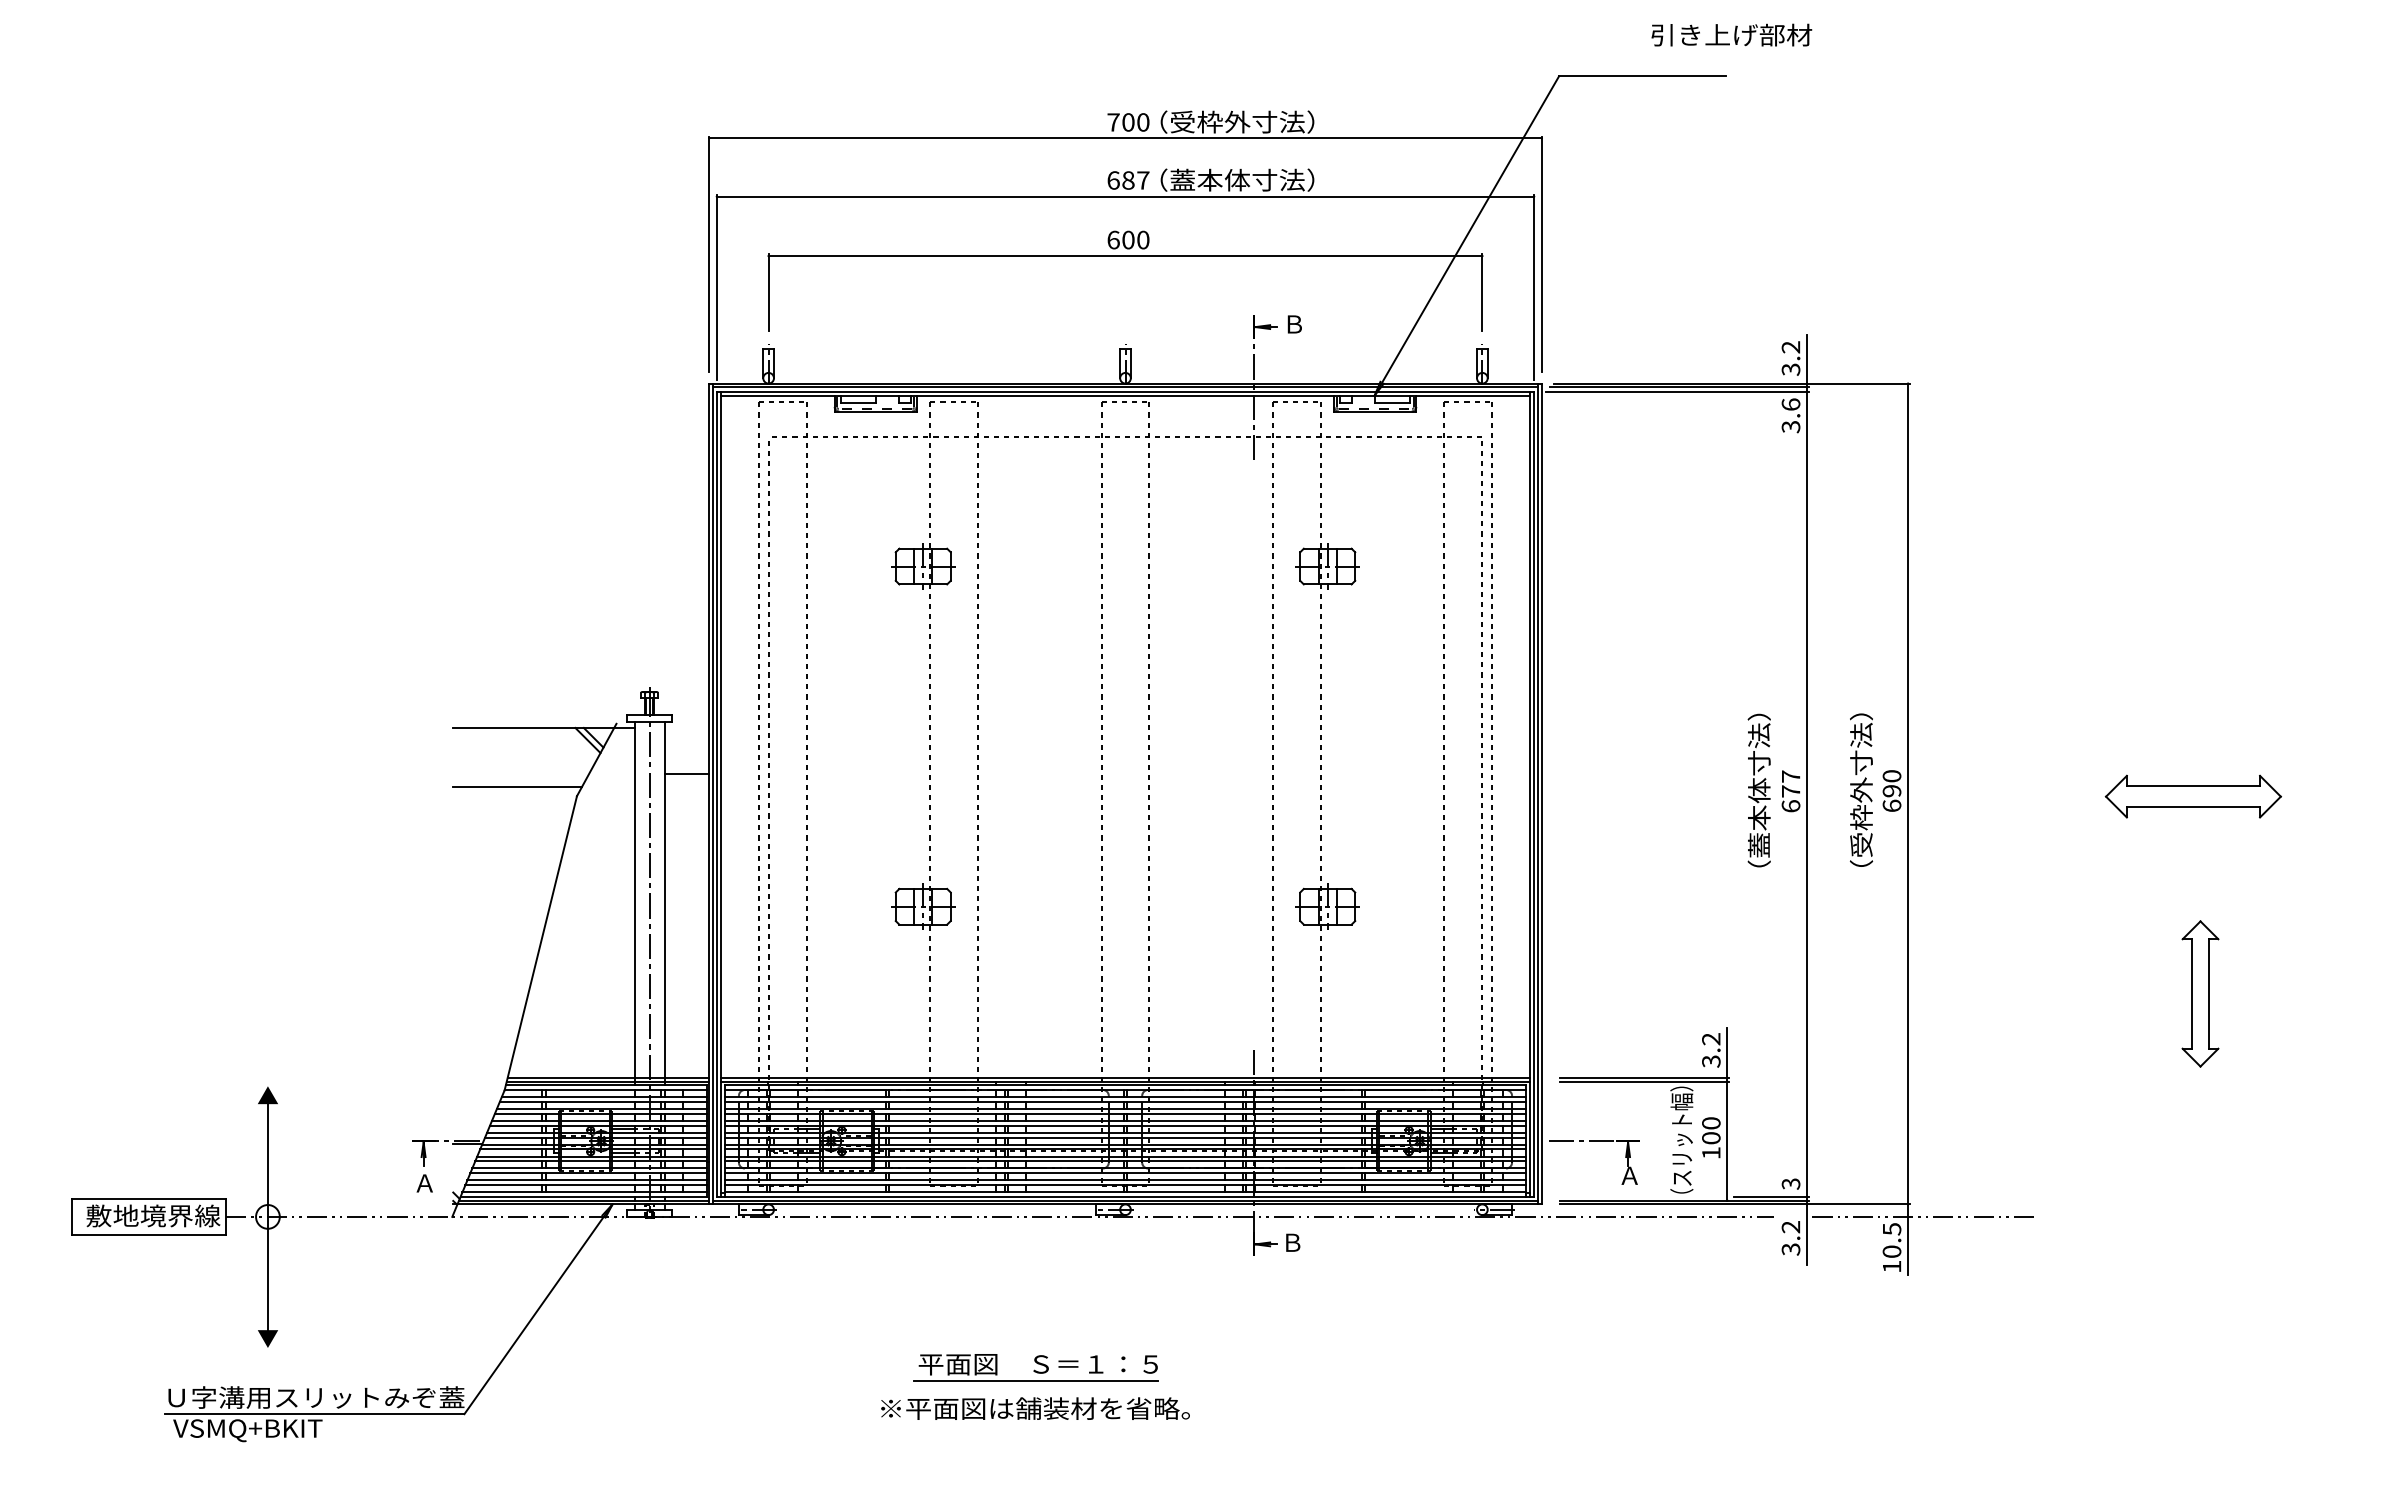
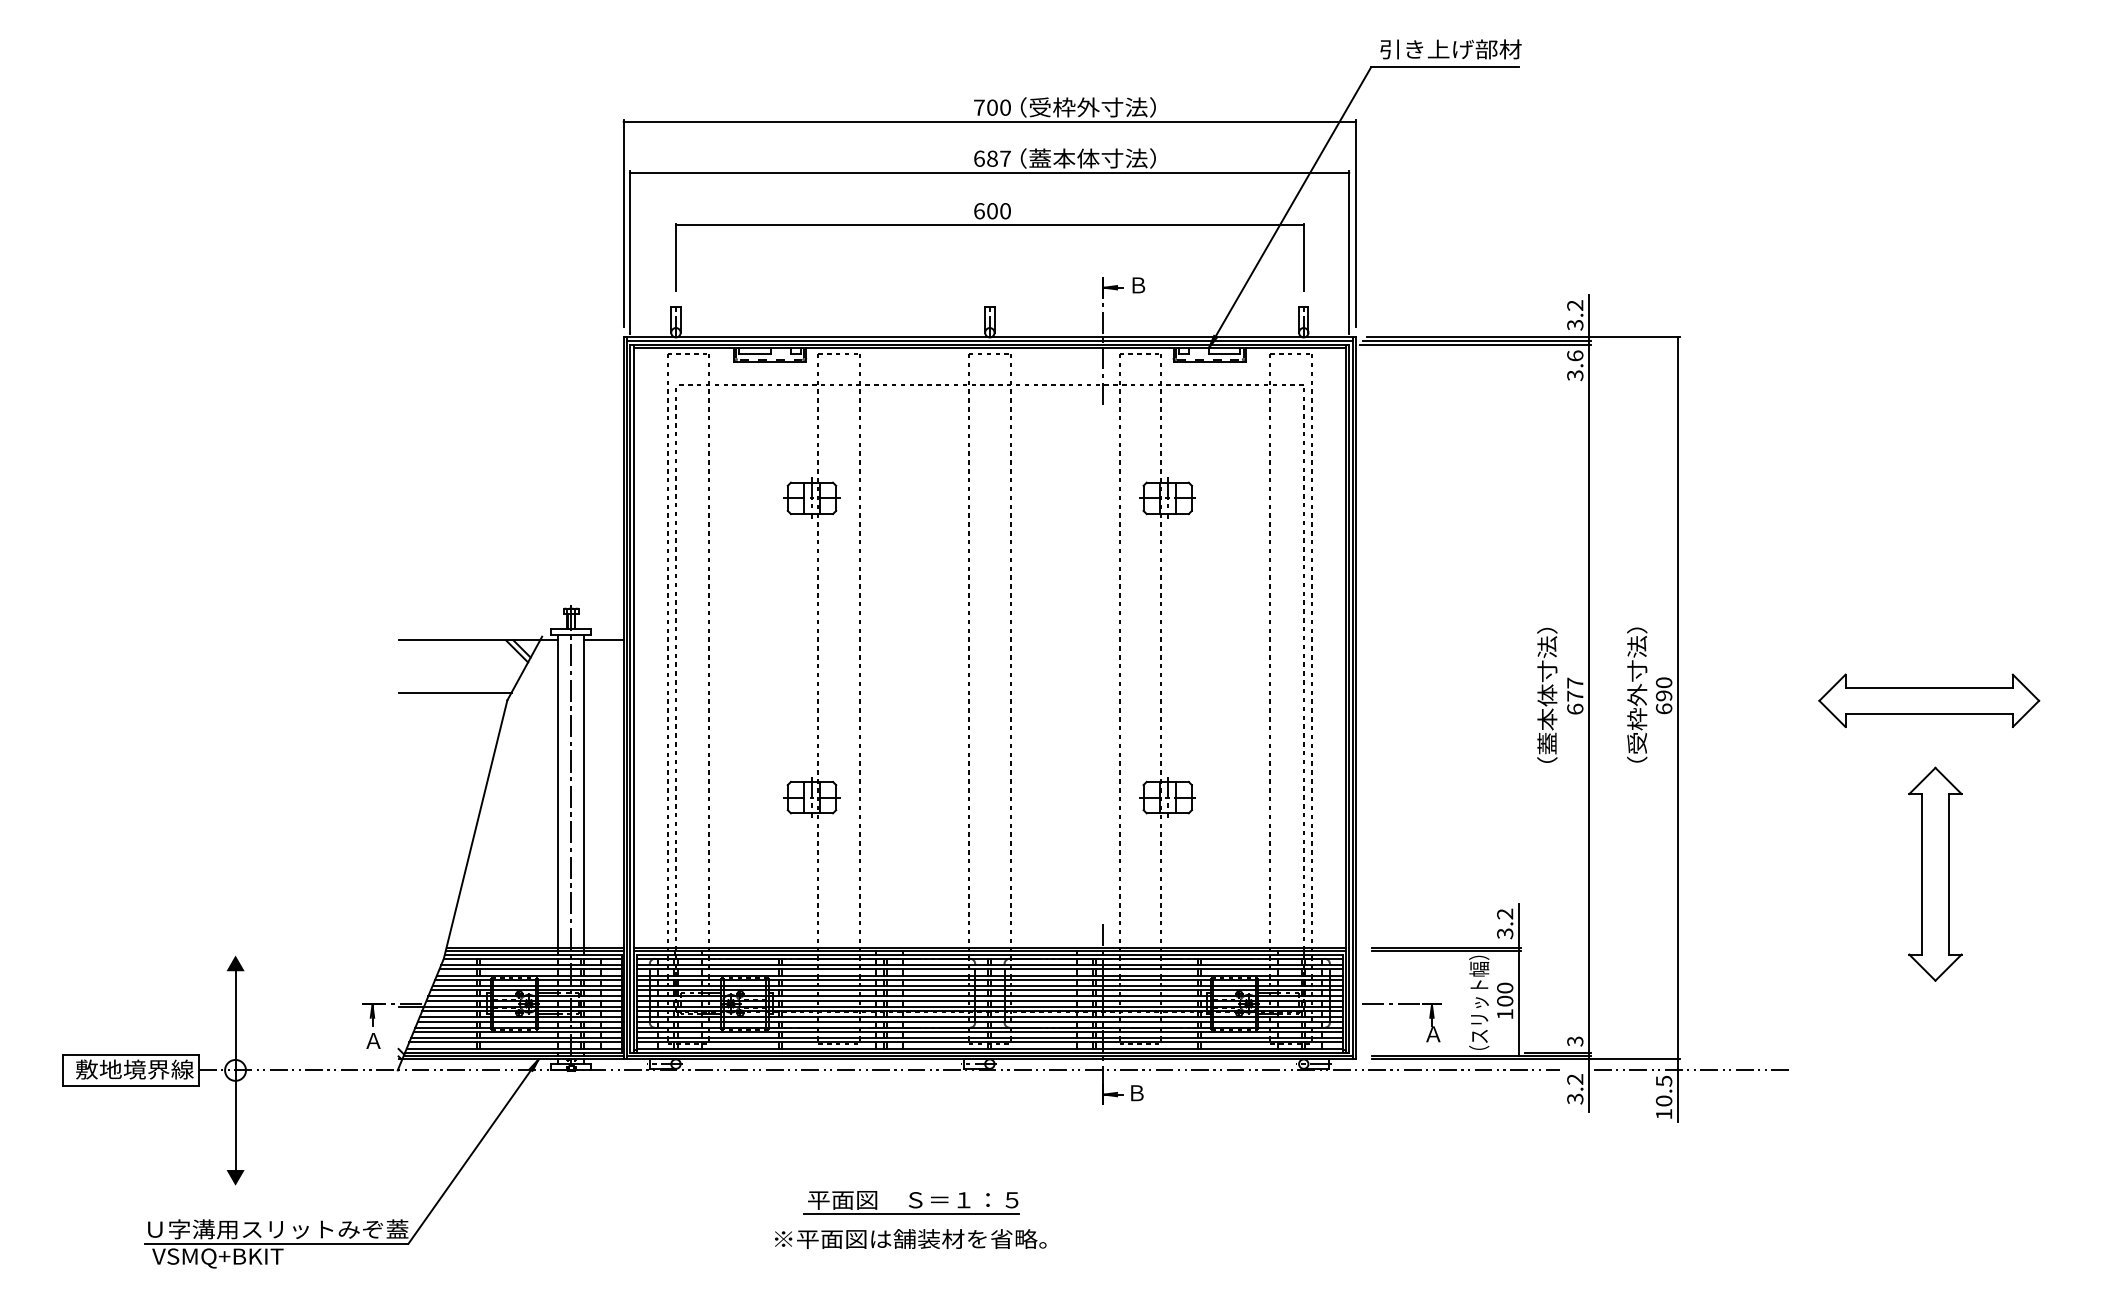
text: (1731, 34) -> (1450, 48), moved
line: (686, 773) -> (603, 639), moved
part: (2193, 796) -> (1929, 700), size x1.43
part: (2200, 993) -> (1935, 873), size x1.67

